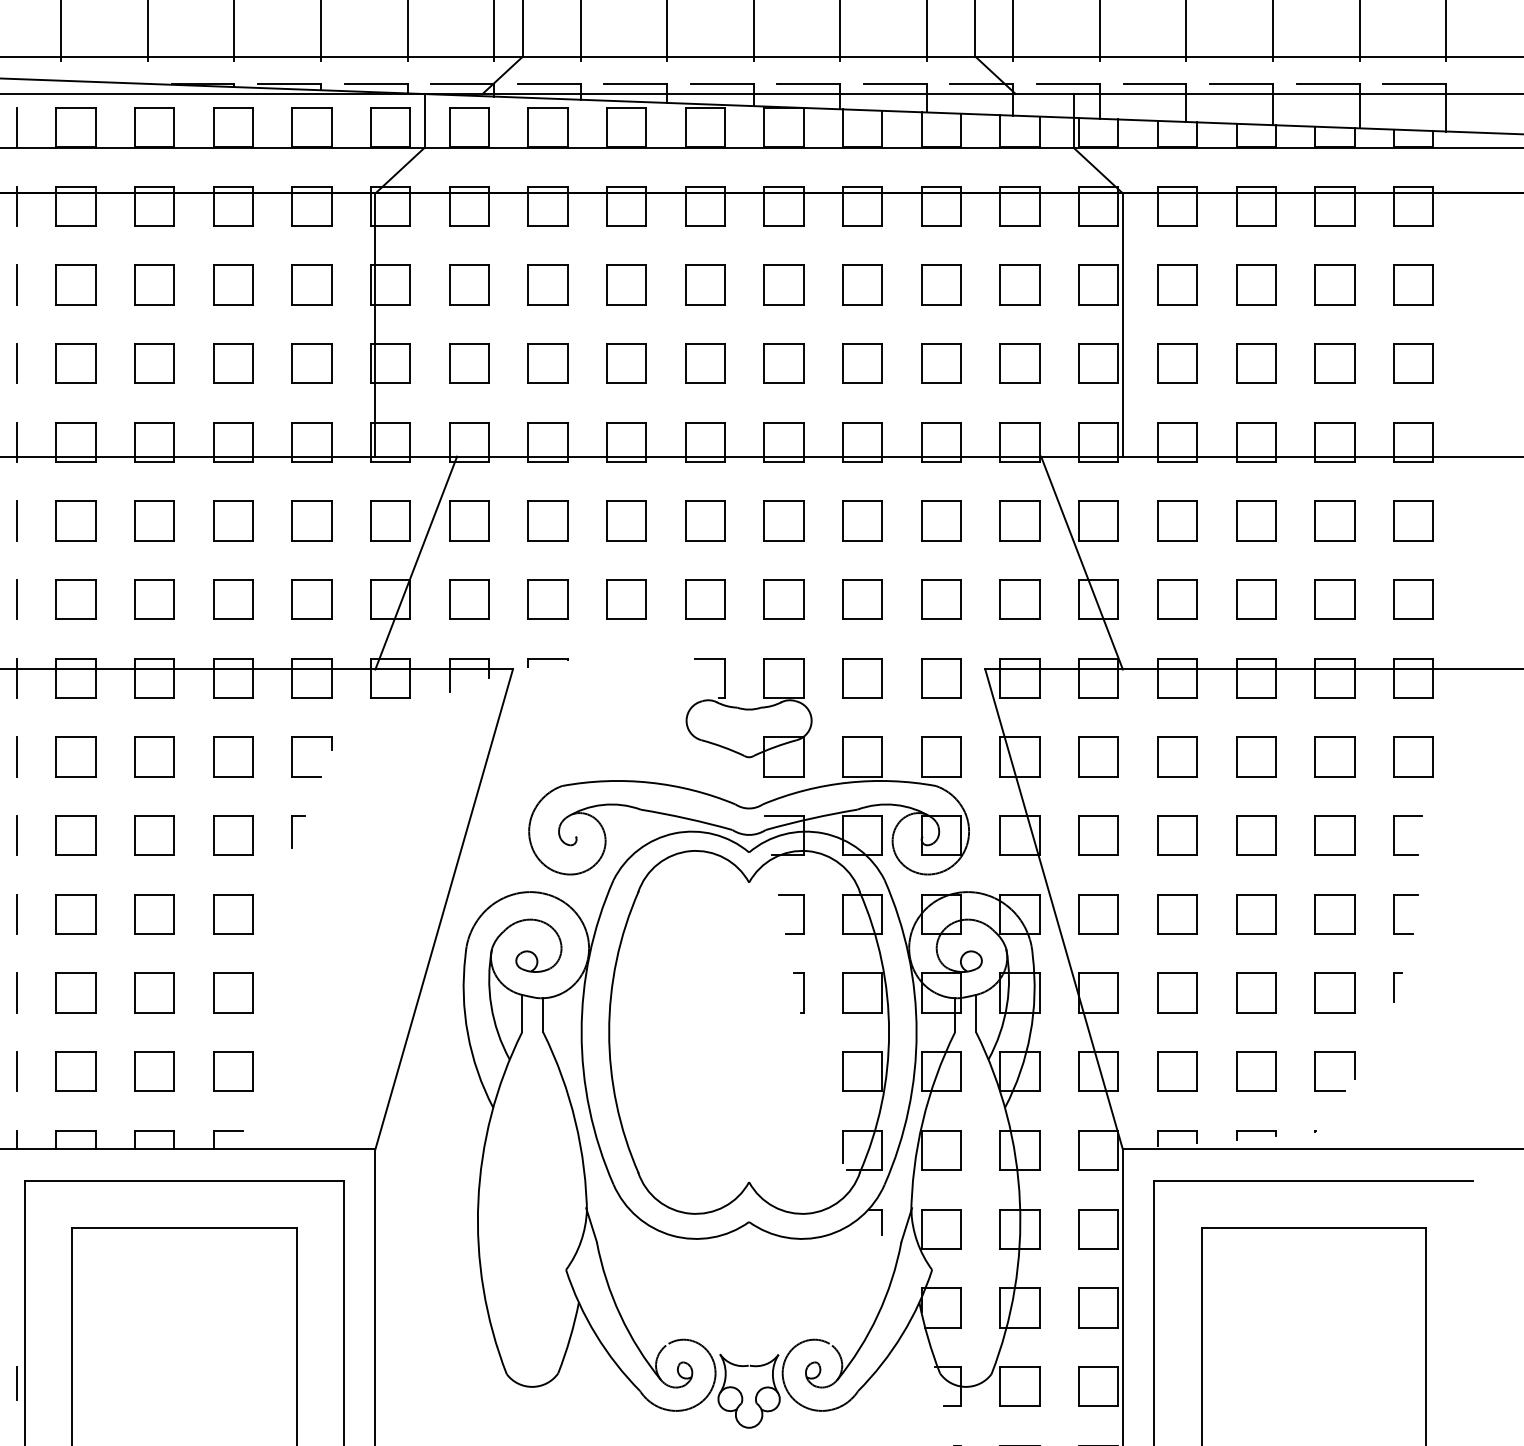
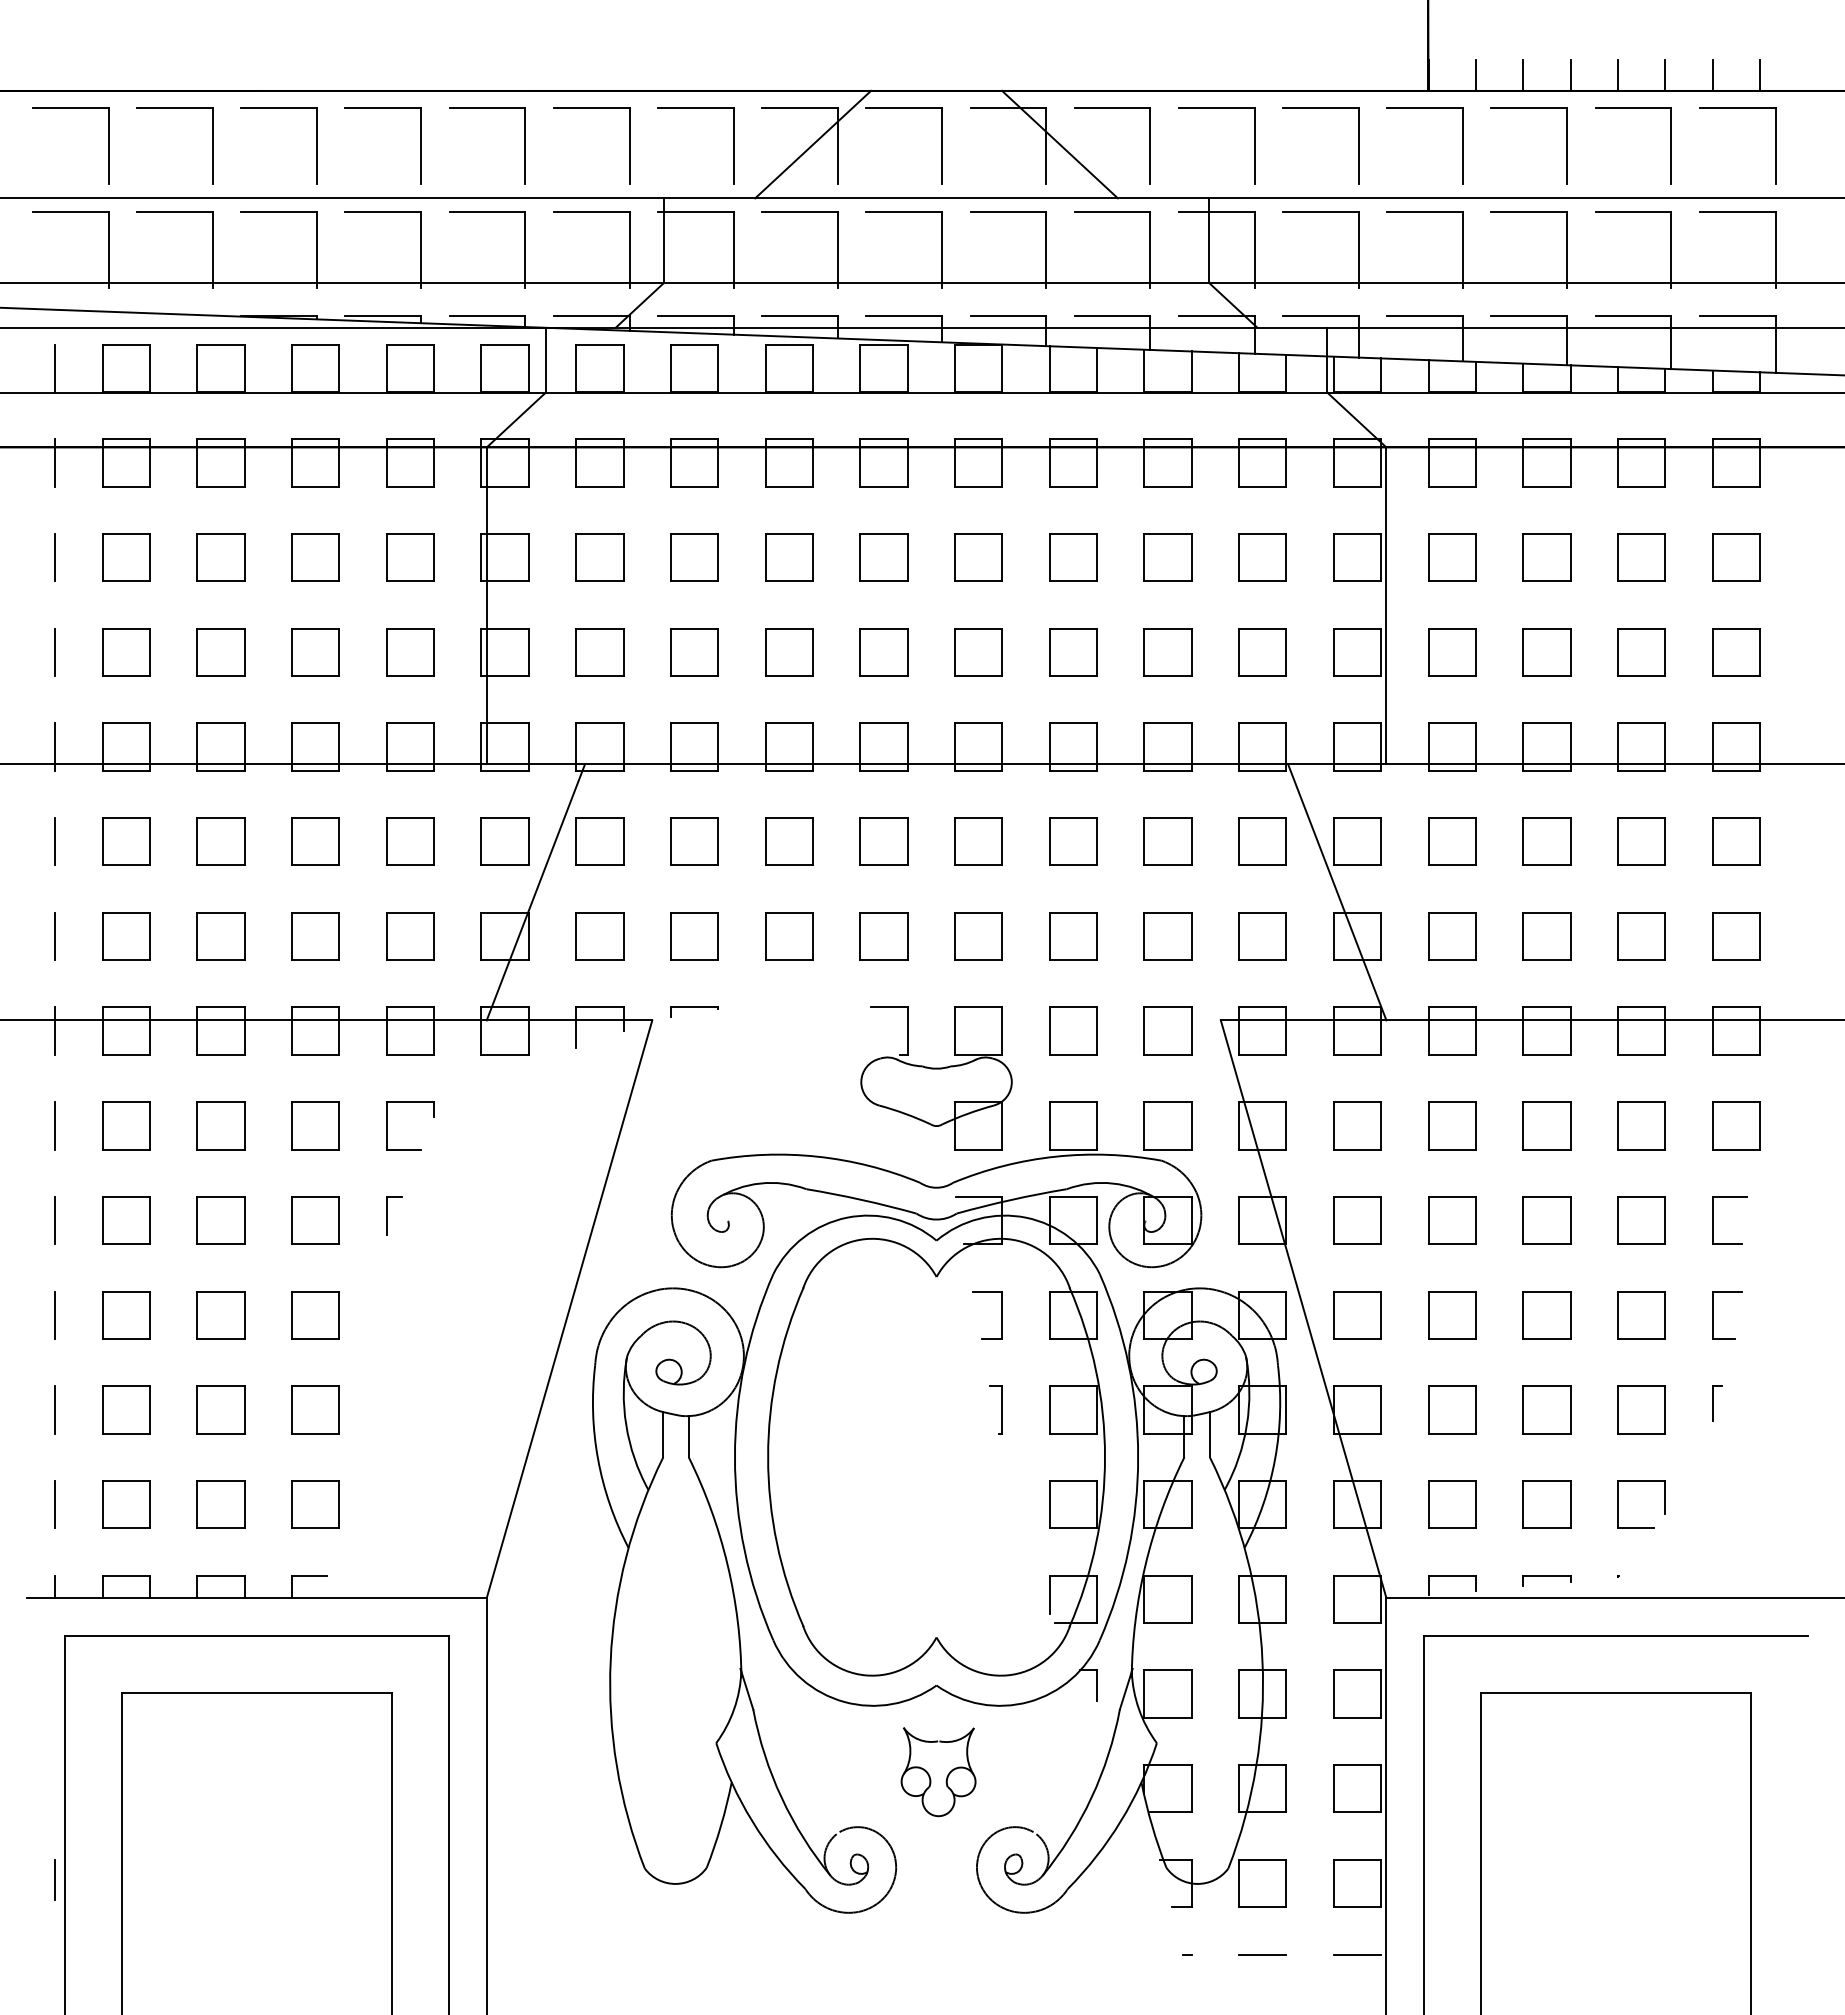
part: (749, 1391) -> (938, 1772), moved

